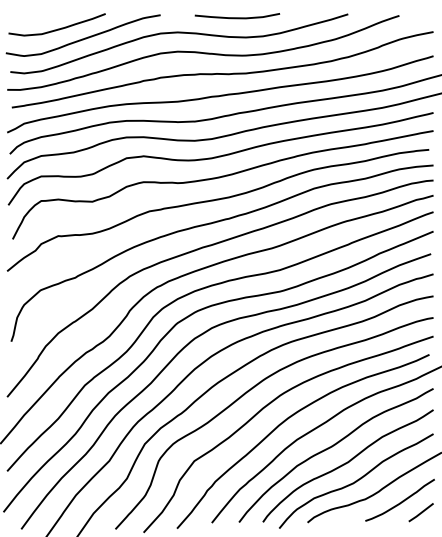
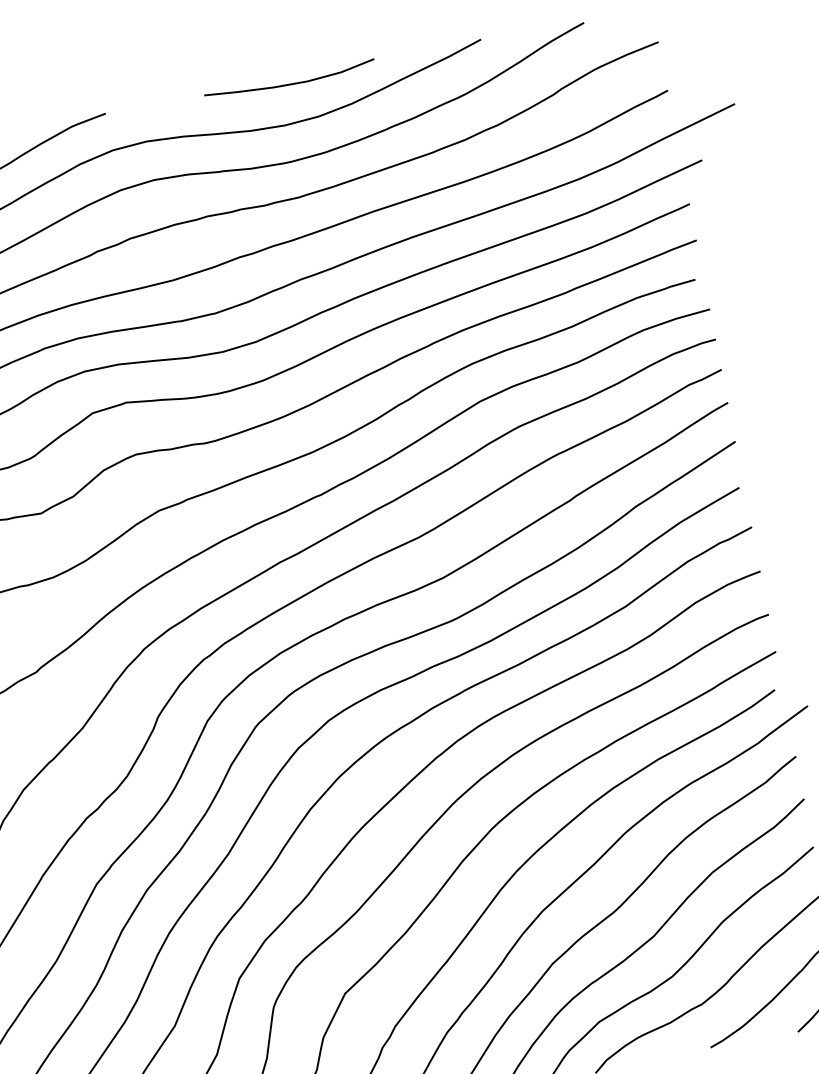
curve: (237, 17) -> (290, 82), moved

